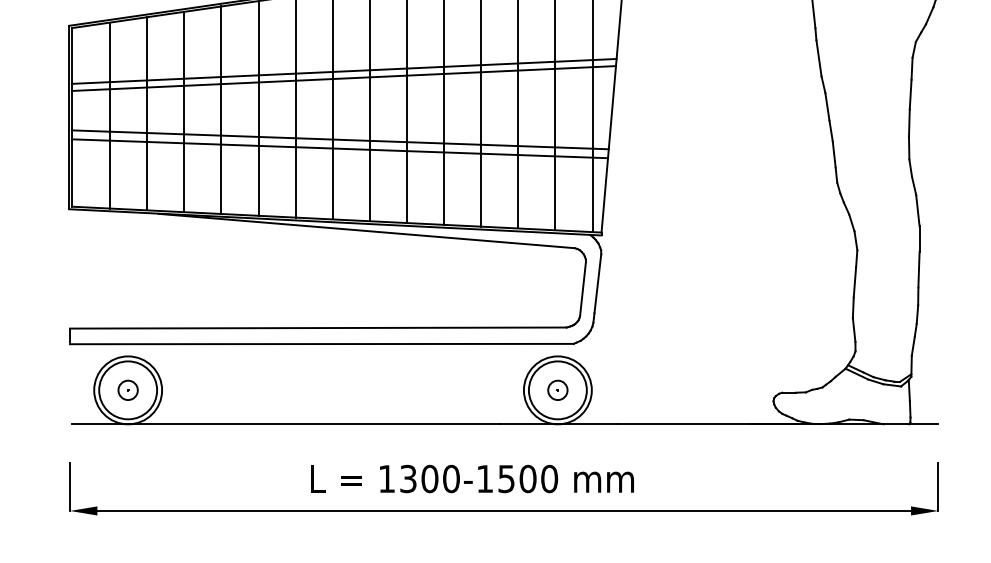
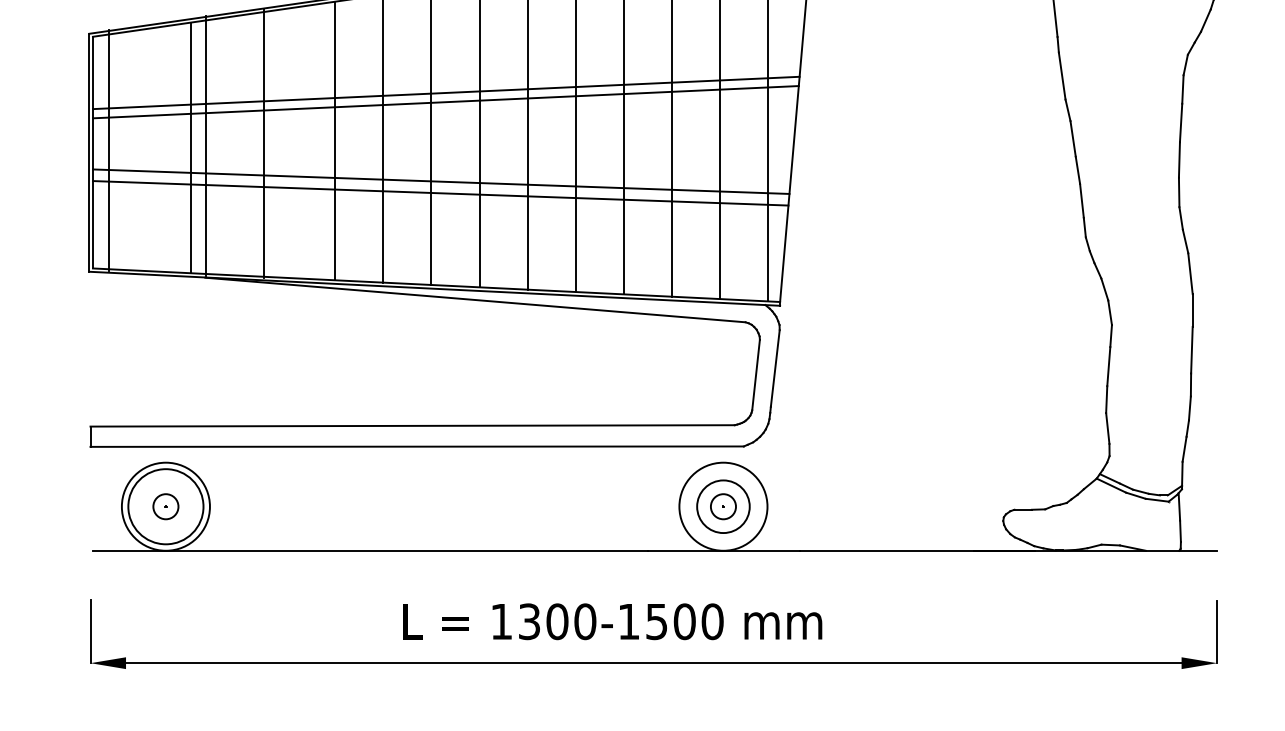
line: (221, 109) -> (263, 142), moved
line: (184, 111) -> (205, 145), moved
line: (110, 115) -> (108, 149), moved
circle: (557, 390) -> (723, 506), size x0.7

